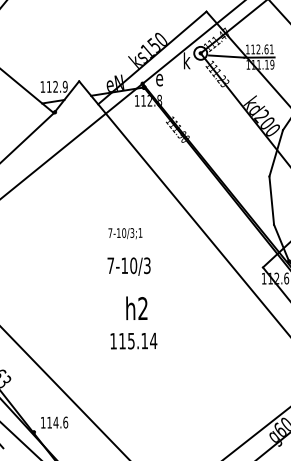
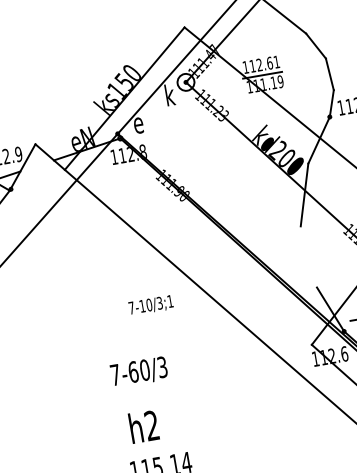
line: (226, 56) -> (219, 80), removed
line: (271, 200) -> (308, 256), removed
text: (125, 233) -> (151, 305), moved
text: (124, 265) -> (133, 371), 7-10/3 -> 7-60/3
text: (136, 308) -> (143, 426), moved

